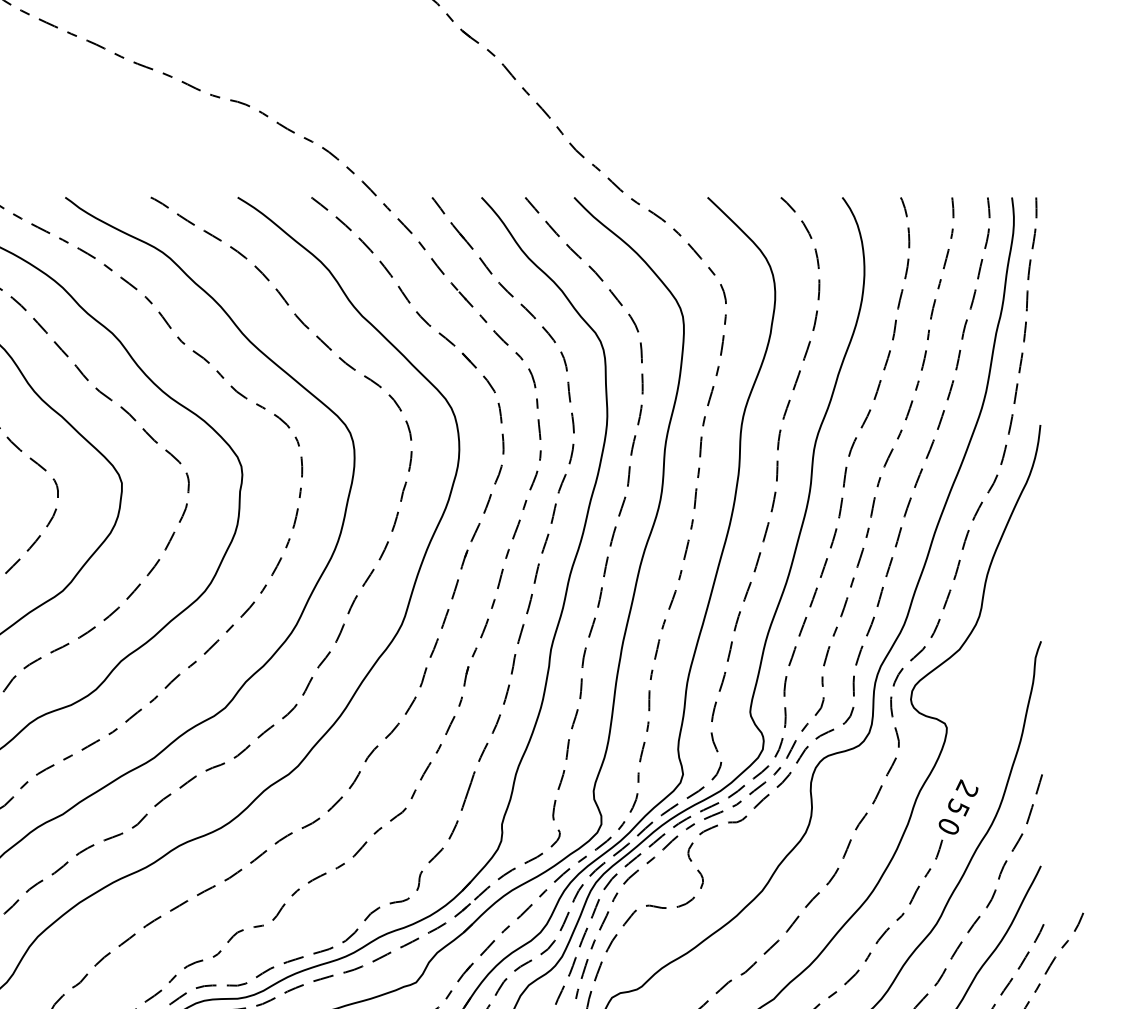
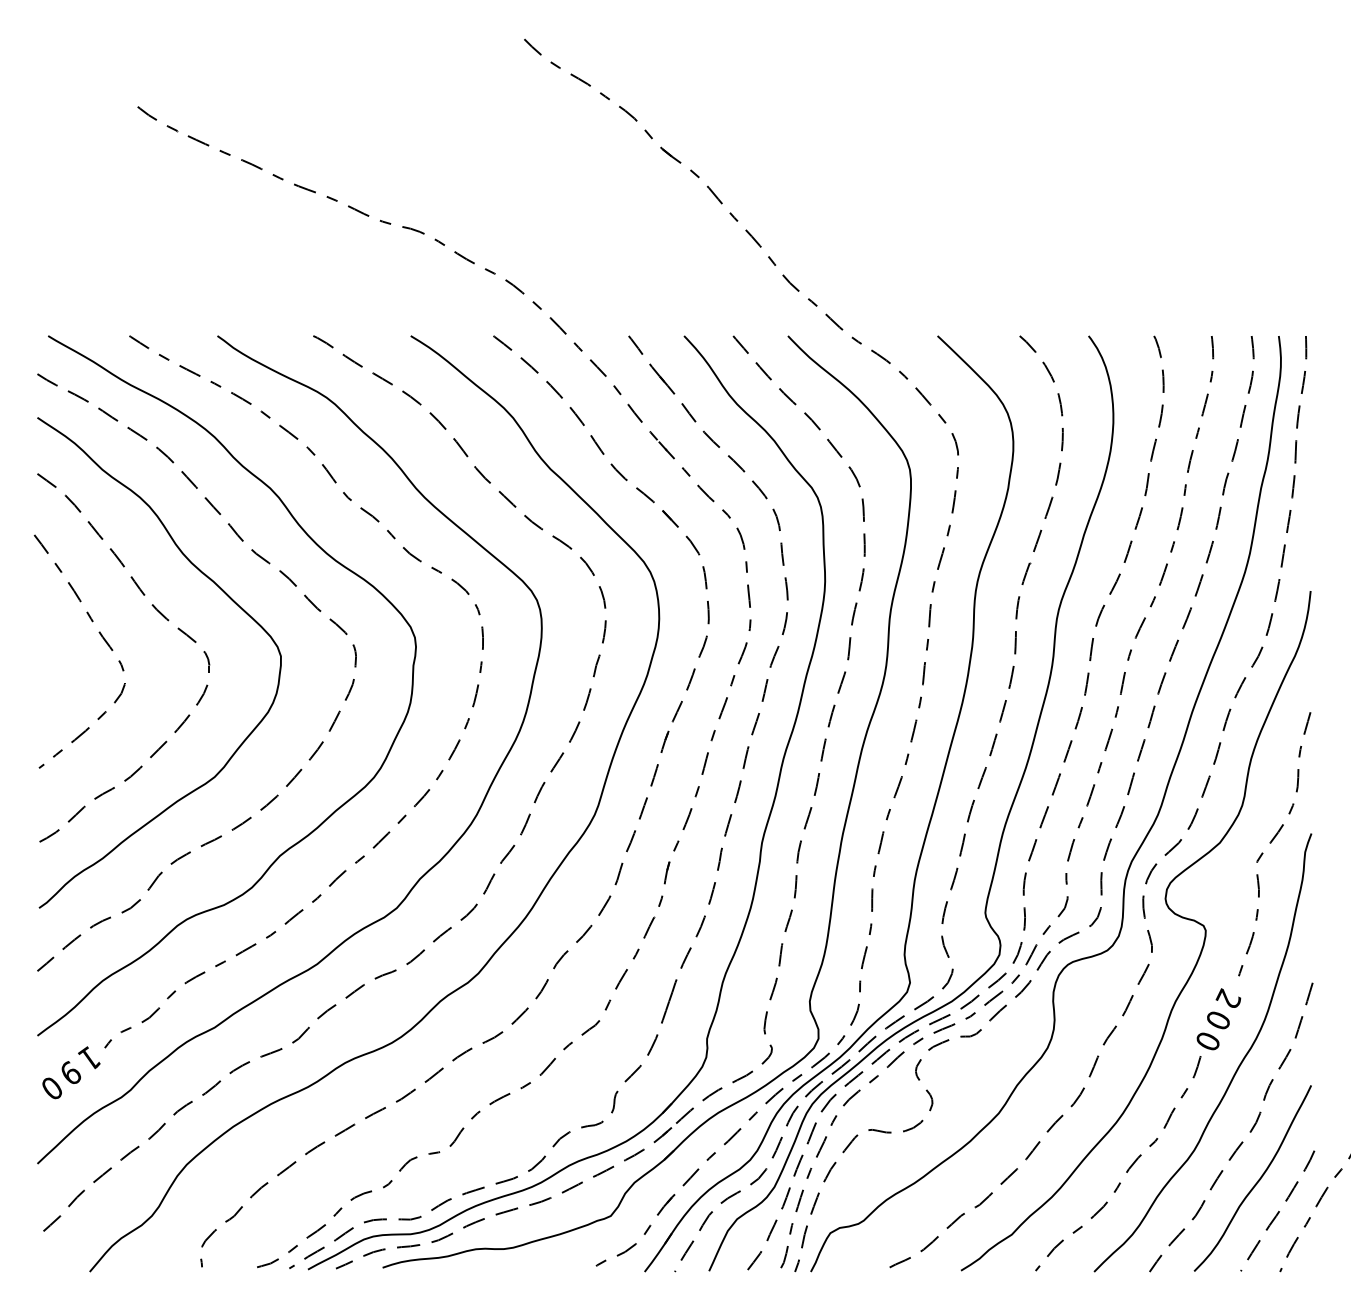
curve: (1005, 650) -> (1271, 843), added
text: (959, 807) -> (1219, 1019), 5 -> 0

